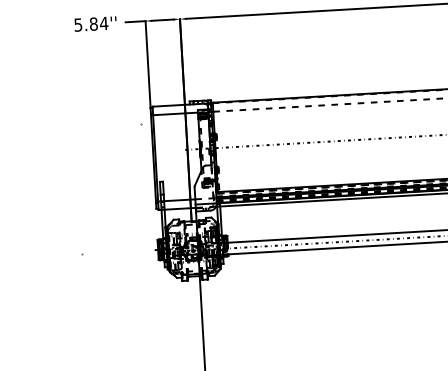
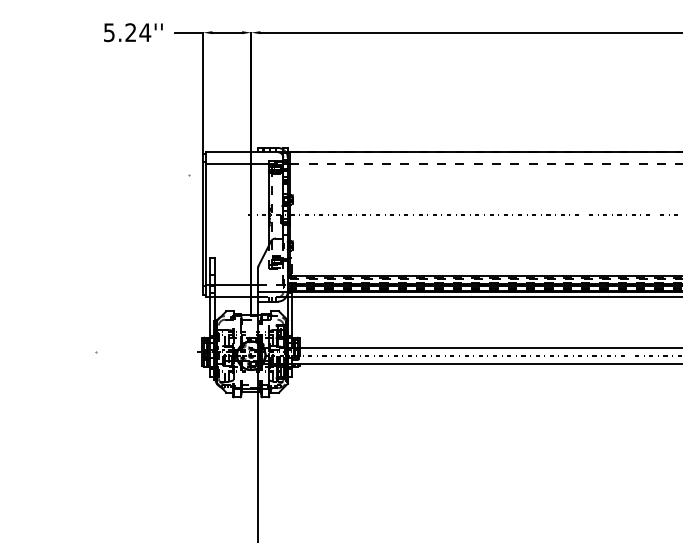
text: (93, 24) -> (130, 32), 5.84'' -> 5.24''

